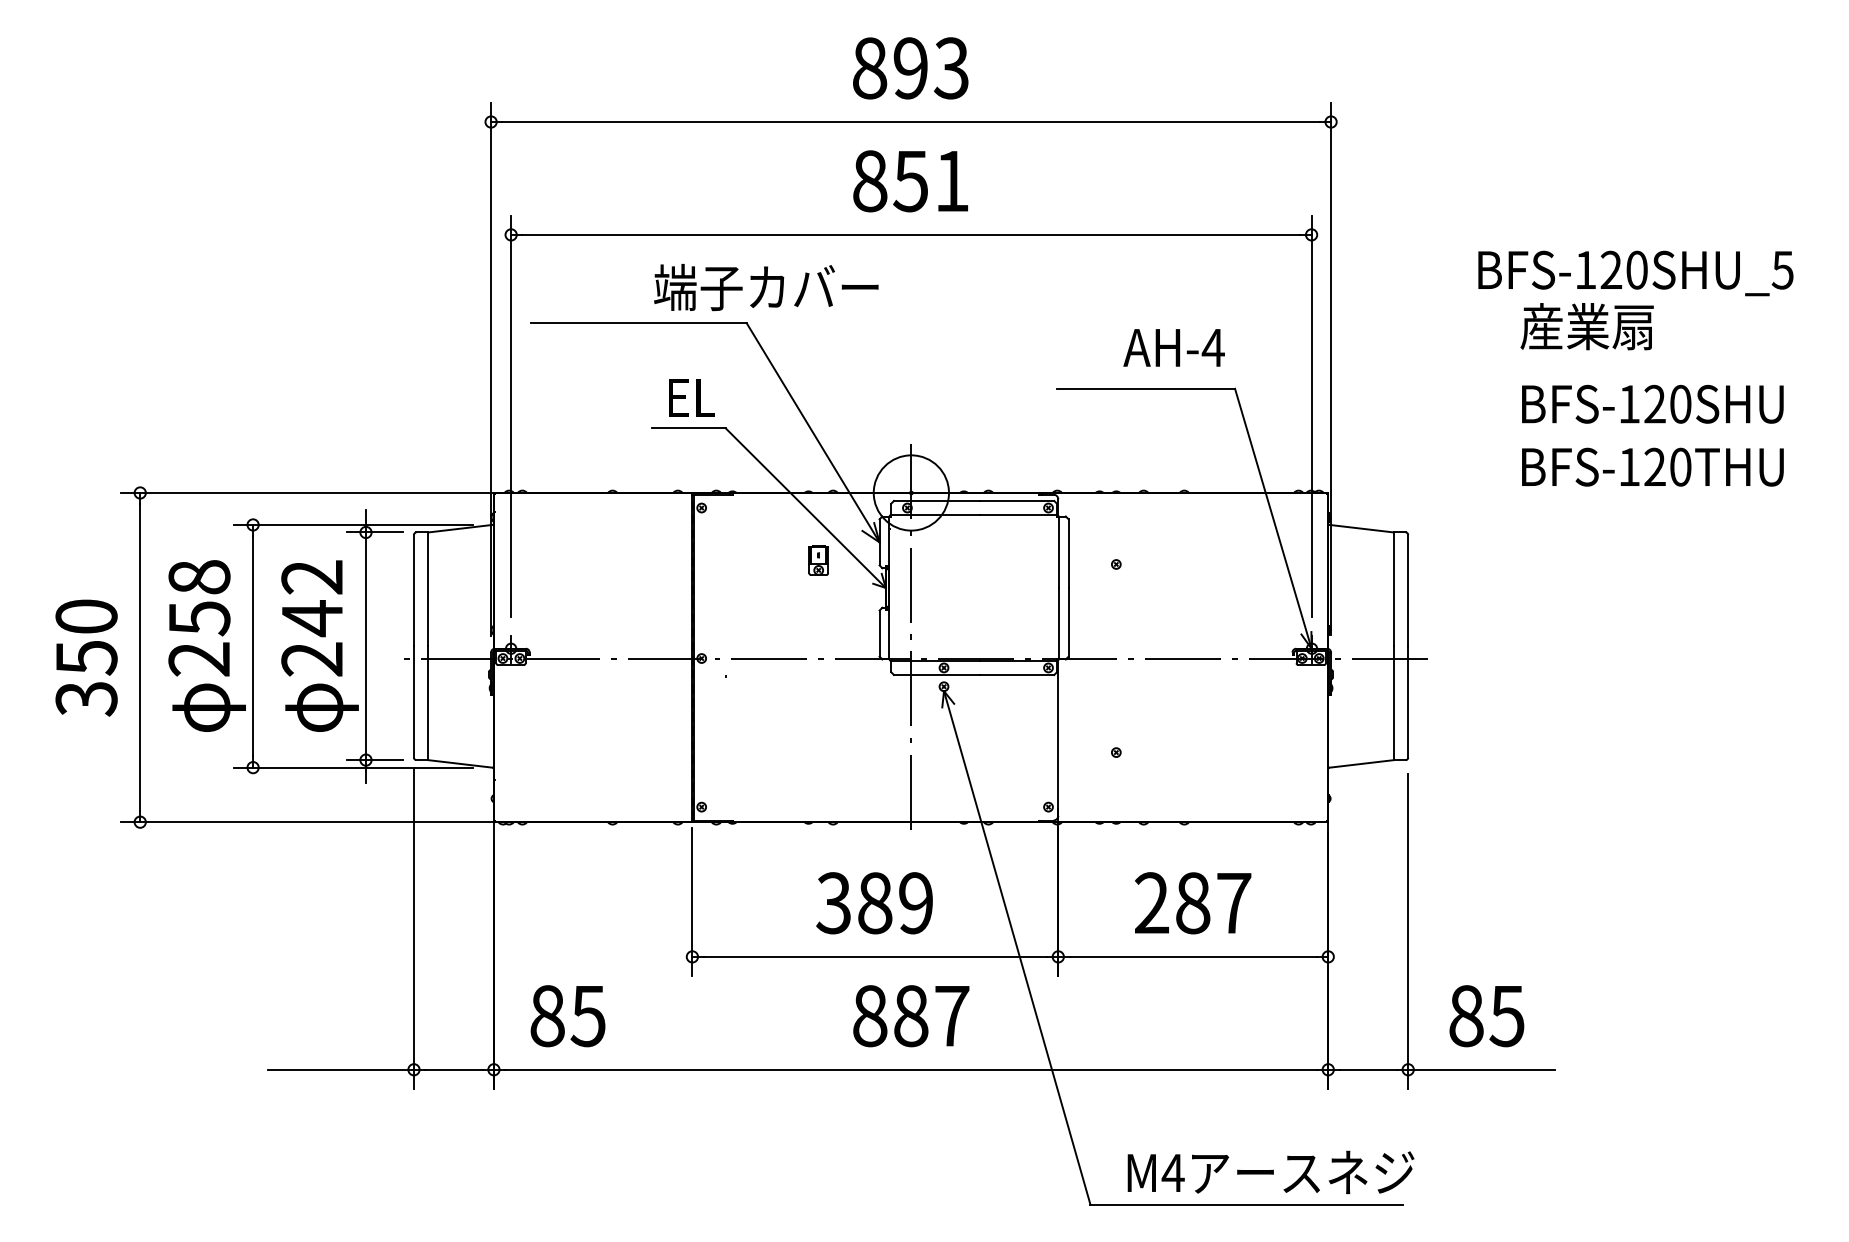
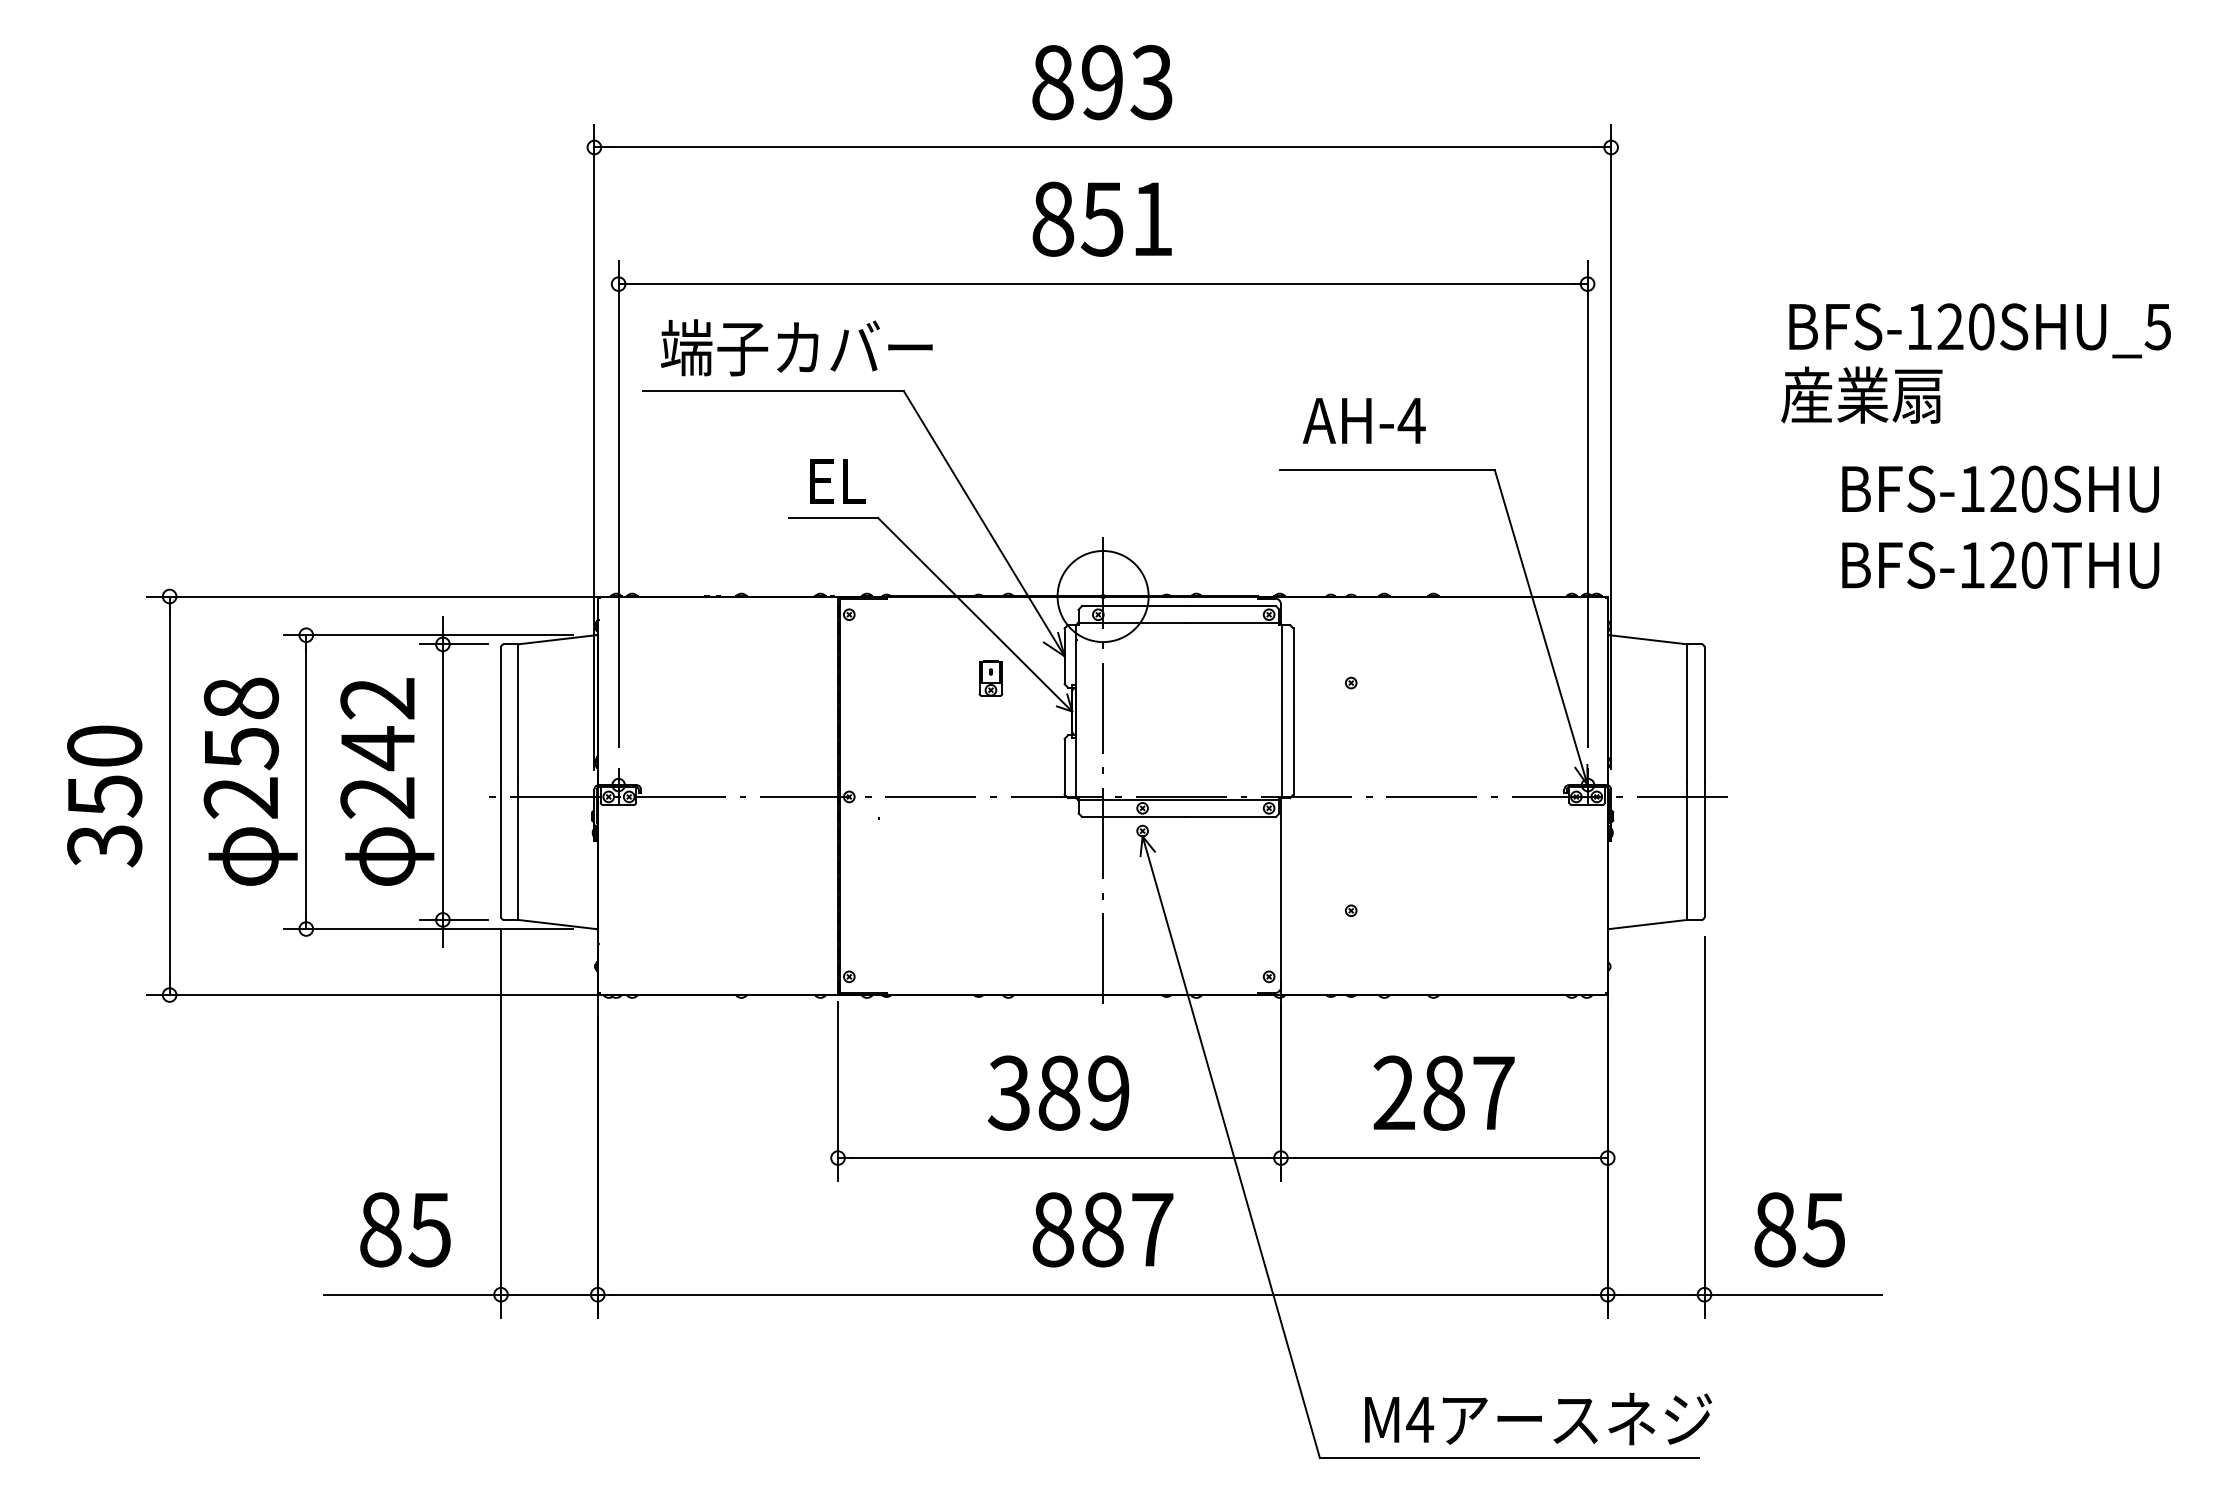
text: (766, 287) -> (797, 347), moved
text: (1586, 326) -> (1861, 395), moved
text: (1173, 347) -> (1363, 420), moved
text: (567, 1016) -> (404, 1230), moved

